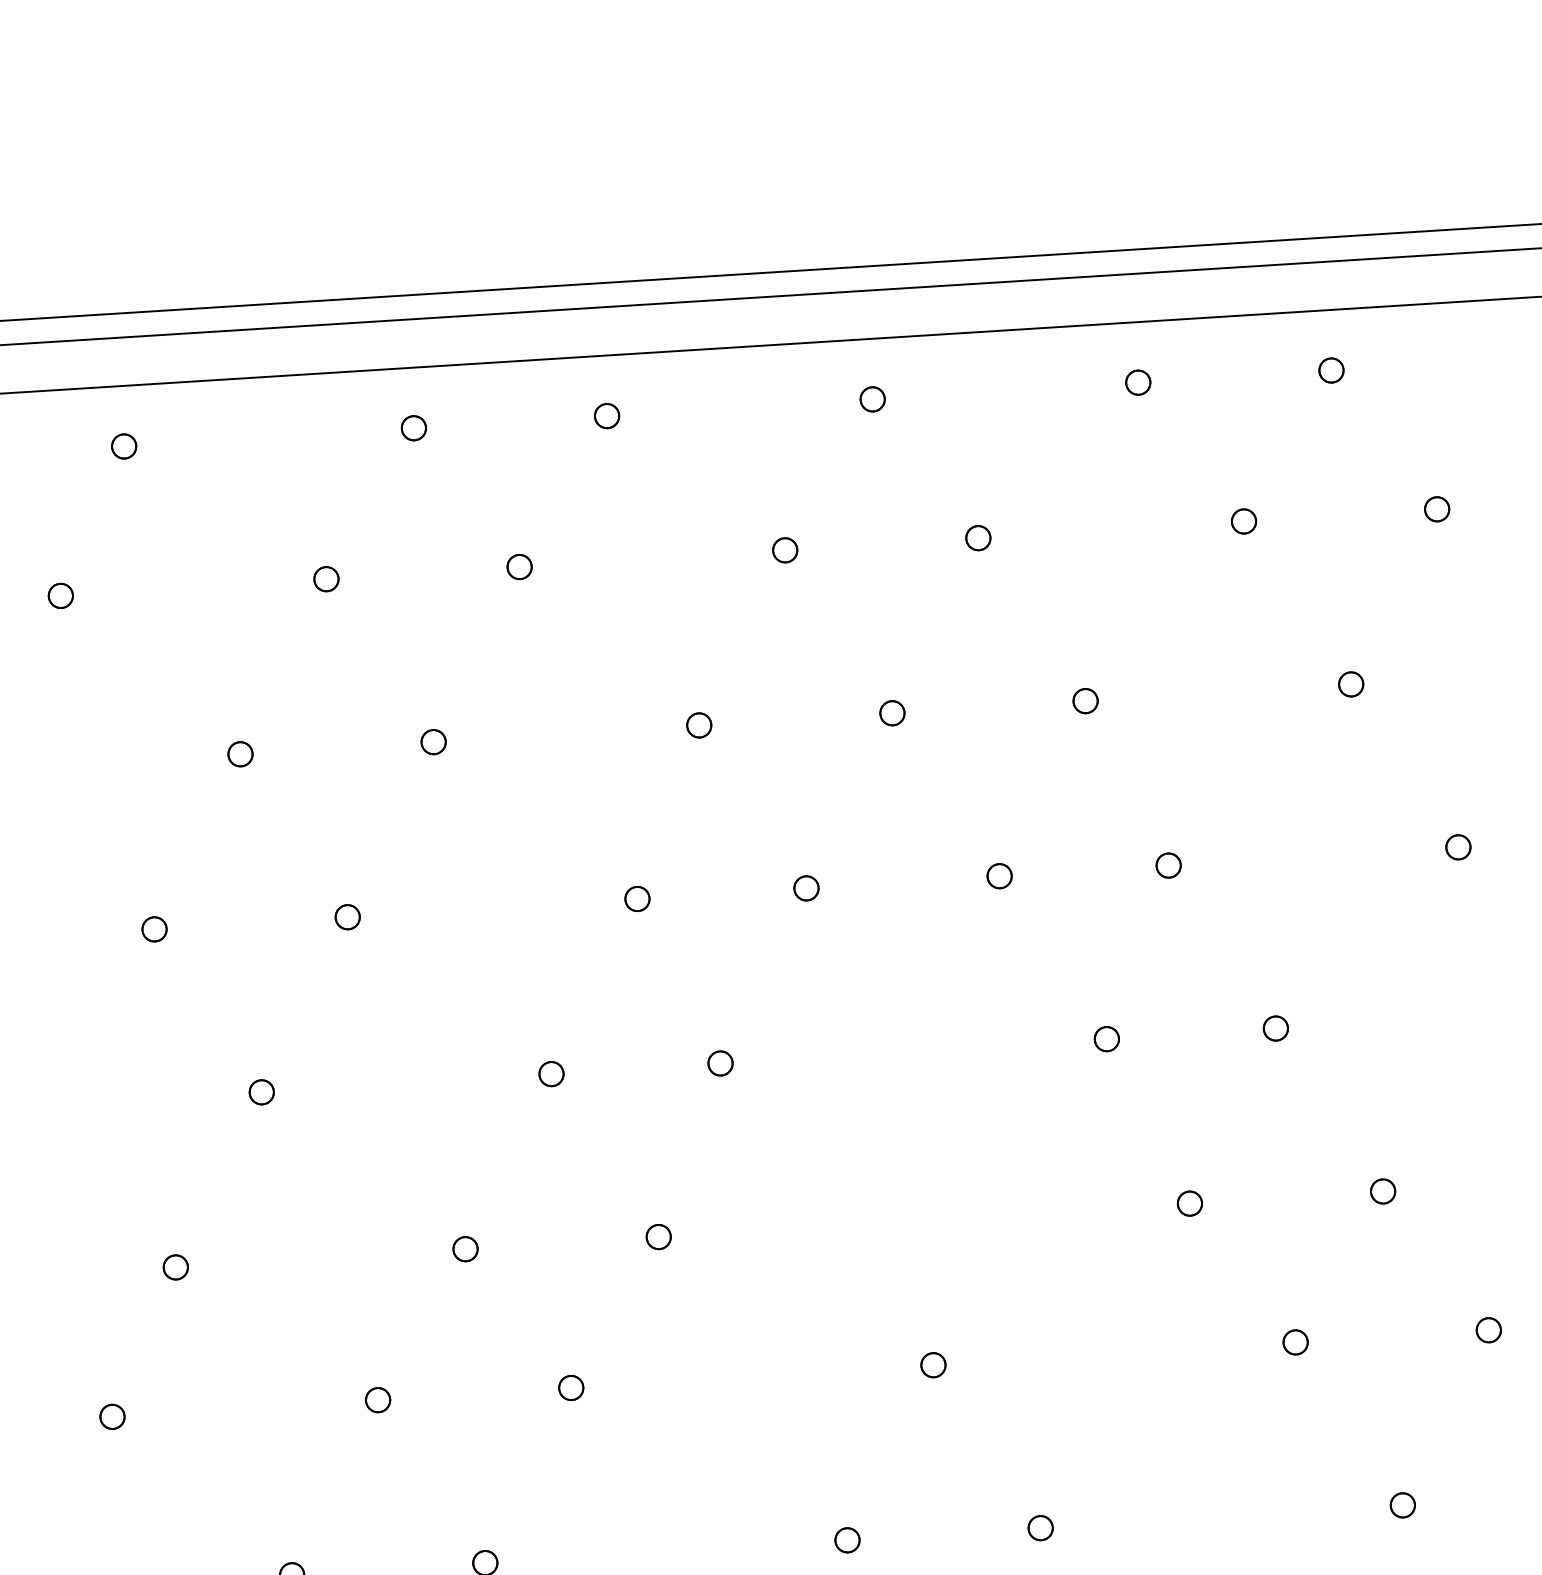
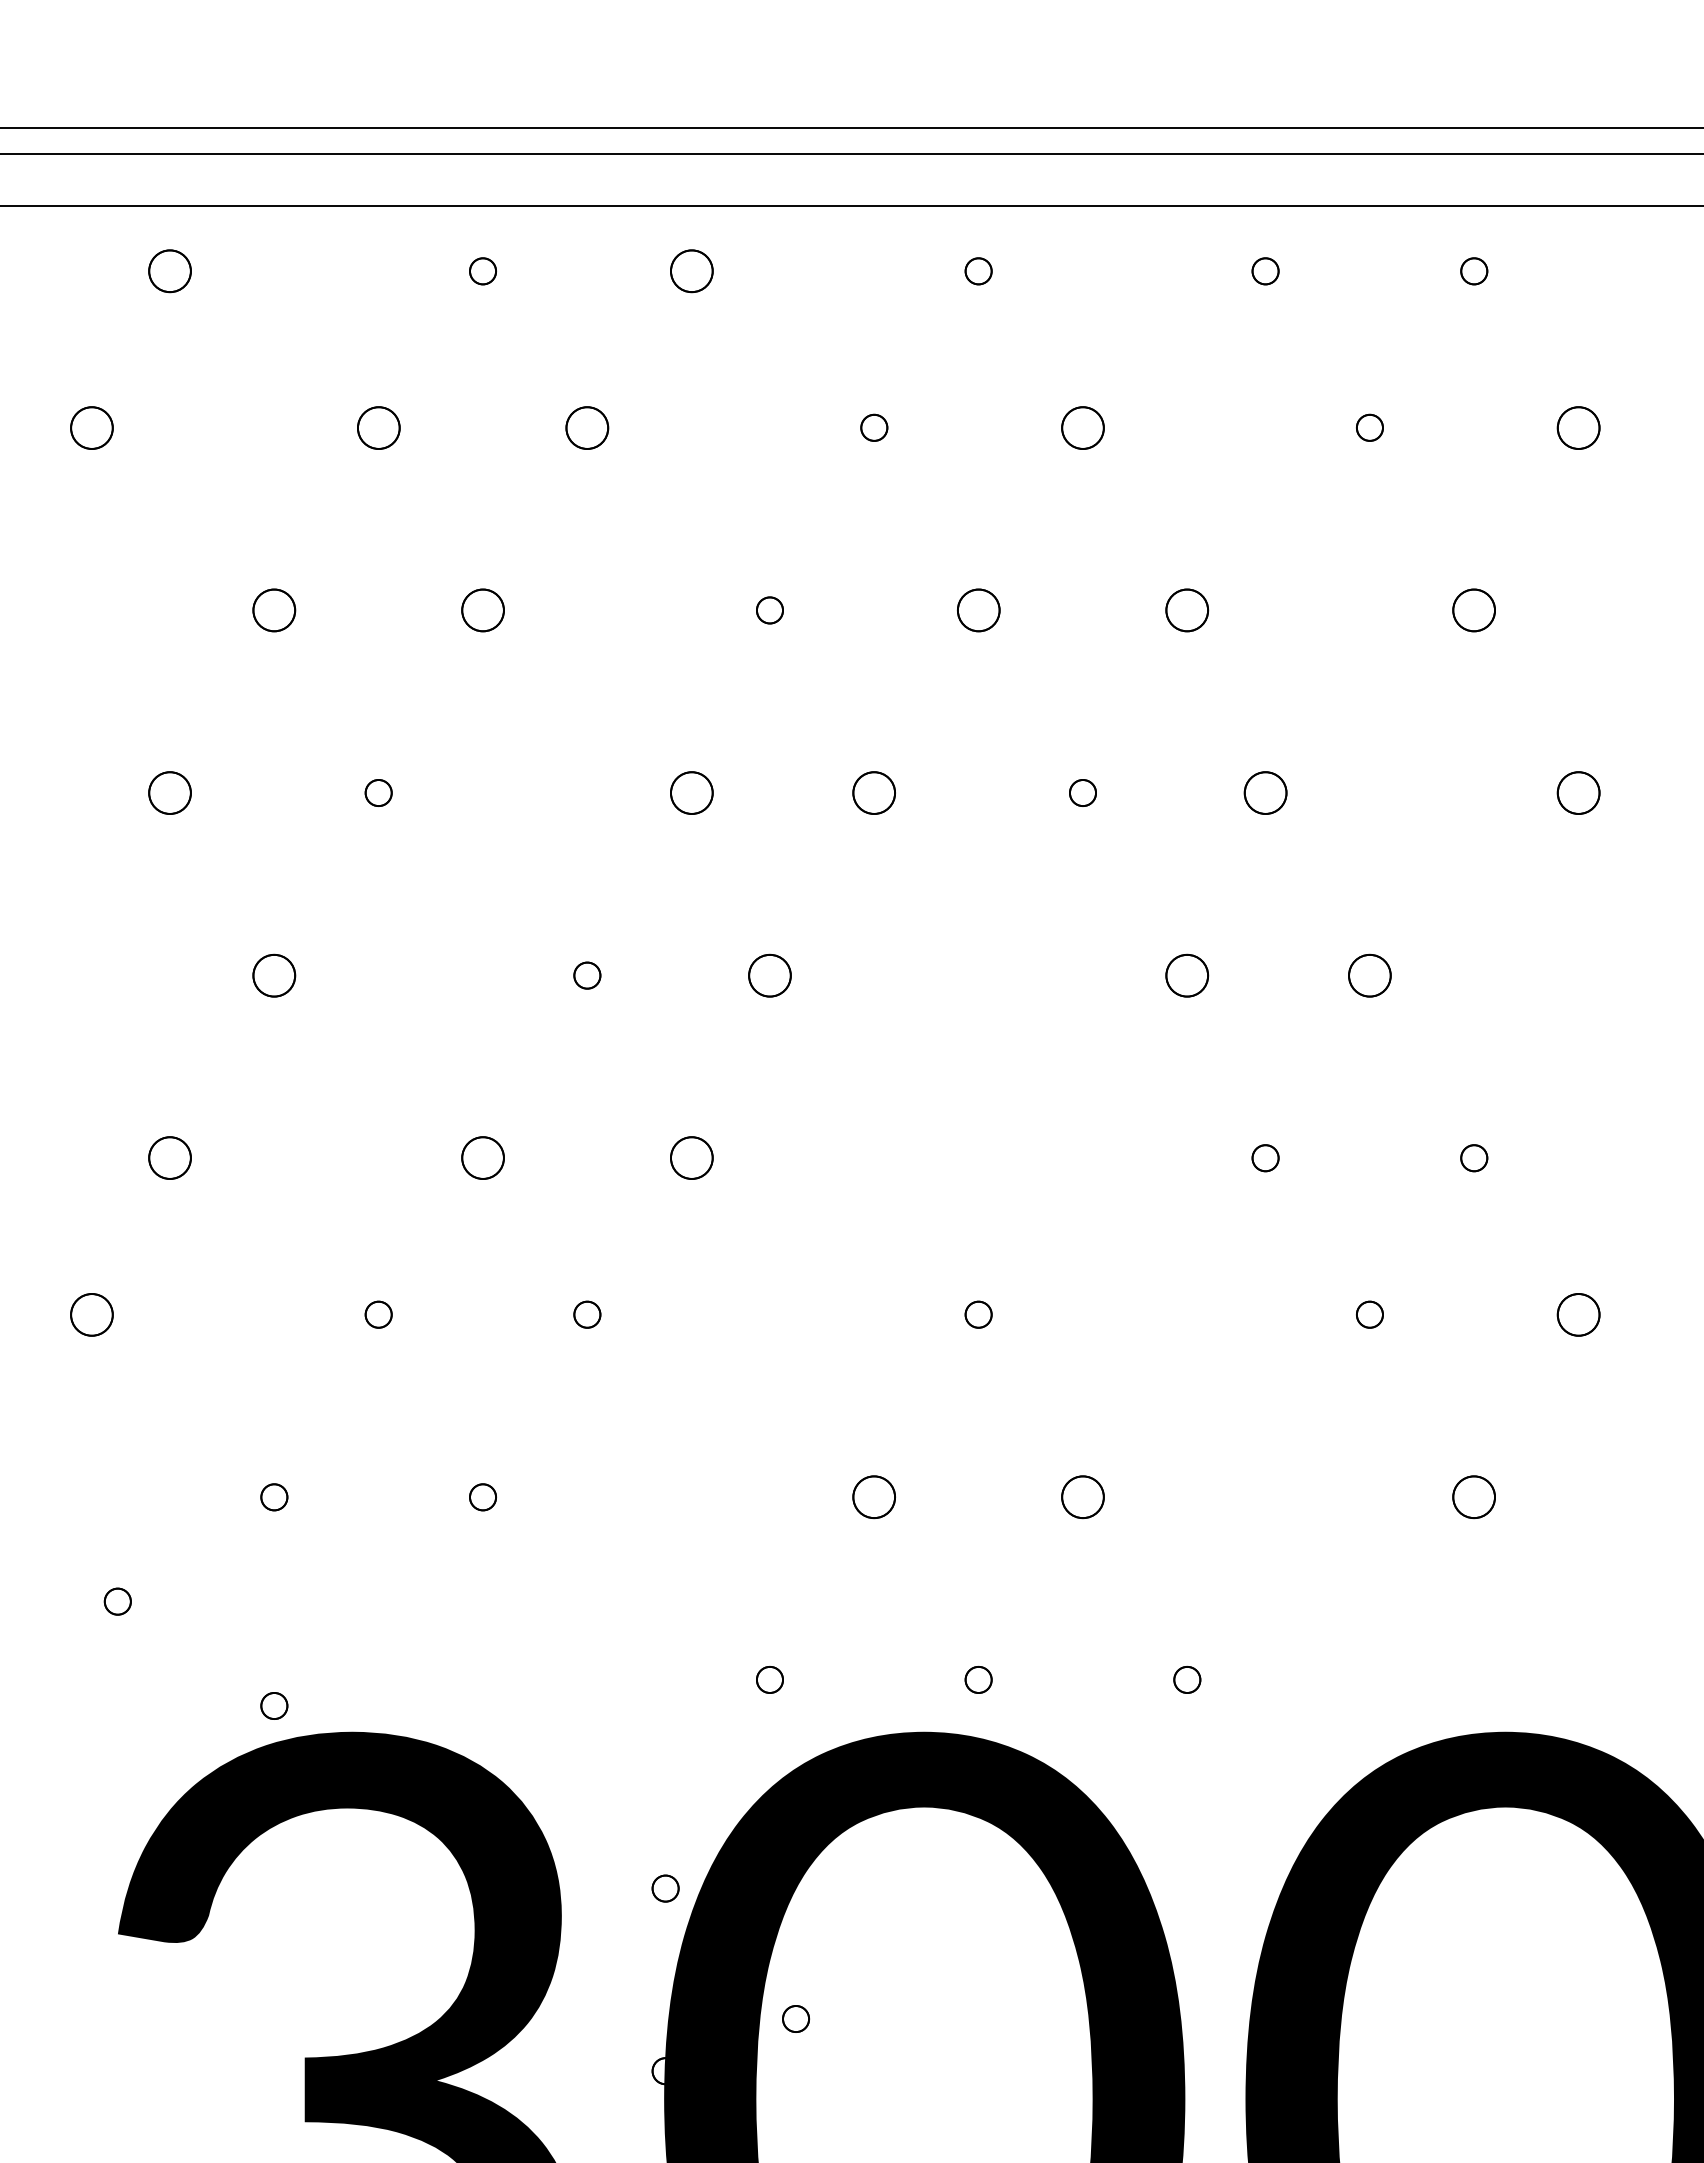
part: (606, 416) -> (691, 271), size x1.6
part: (123, 446) -> (169, 271), size x1.6
part: (1437, 508) -> (1578, 427), size x1.6
part: (977, 537) -> (1082, 427), size x1.6
part: (519, 566) -> (587, 427), size x1.6
part: (326, 578) -> (378, 427), size x1.6
part: (60, 595) -> (91, 427), size x1.6
part: (1351, 684) -> (1474, 610), size x1.6
part: (1085, 701) -> (1187, 610), size x1.6
part: (892, 713) -> (978, 610), size x1.6
part: (433, 742) -> (482, 610), size x1.6
part: (240, 754) -> (274, 610), size x1.6
part: (1458, 846) -> (1578, 792), size x1.6
part: (1168, 865) -> (1265, 792), size x1.6
part: (806, 887) -> (874, 792), size x1.6
part: (637, 898) -> (691, 792), size x1.6
part: (154, 928) -> (169, 792), size x1.6
part: (1275, 1028) -> (1369, 975), size x1.6
part: (1107, 1039) -> (1187, 975), size x1.6
part: (720, 1063) -> (769, 975), size x1.6
part: (261, 1092) -> (274, 975), size x1.6
part: (658, 1237) -> (691, 1158), size x1.6
part: (465, 1249) -> (482, 1158), size x1.6
part: (175, 1267) -> (169, 1158), size x1.6
part: (1488, 1330) -> (1578, 1314), size x1.6
part: (112, 1416) -> (91, 1314), size x1.6
part: (1403, 1505) -> (1474, 1497), size x1.6
part: (1040, 1528) -> (1082, 1497), size x1.6
part: (847, 1540) -> (874, 1497), size x1.6

